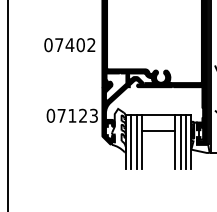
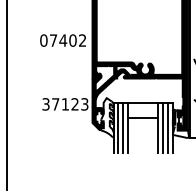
text: (50, 115) -> (45, 104), 07123 -> 37123

